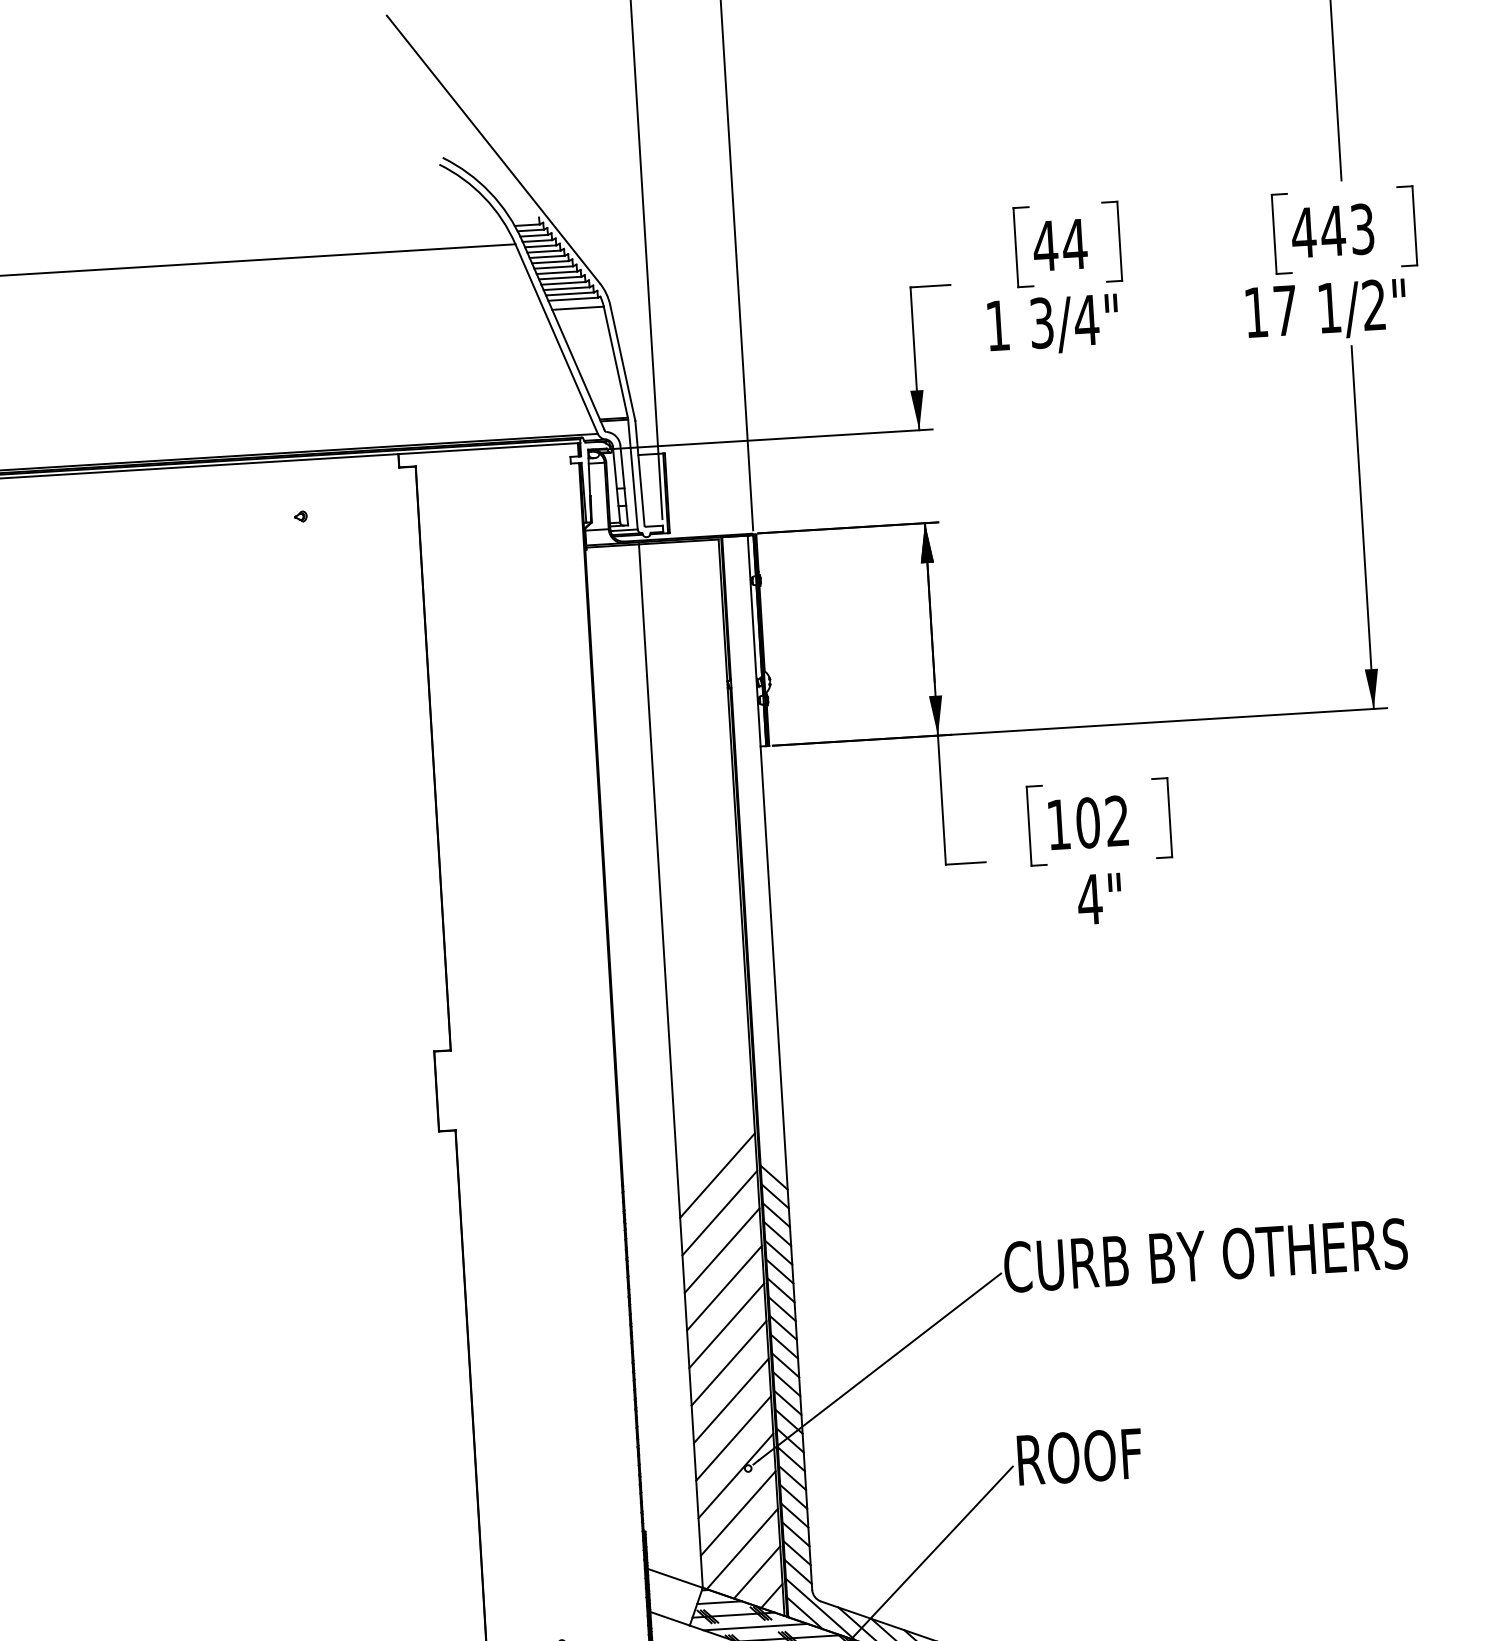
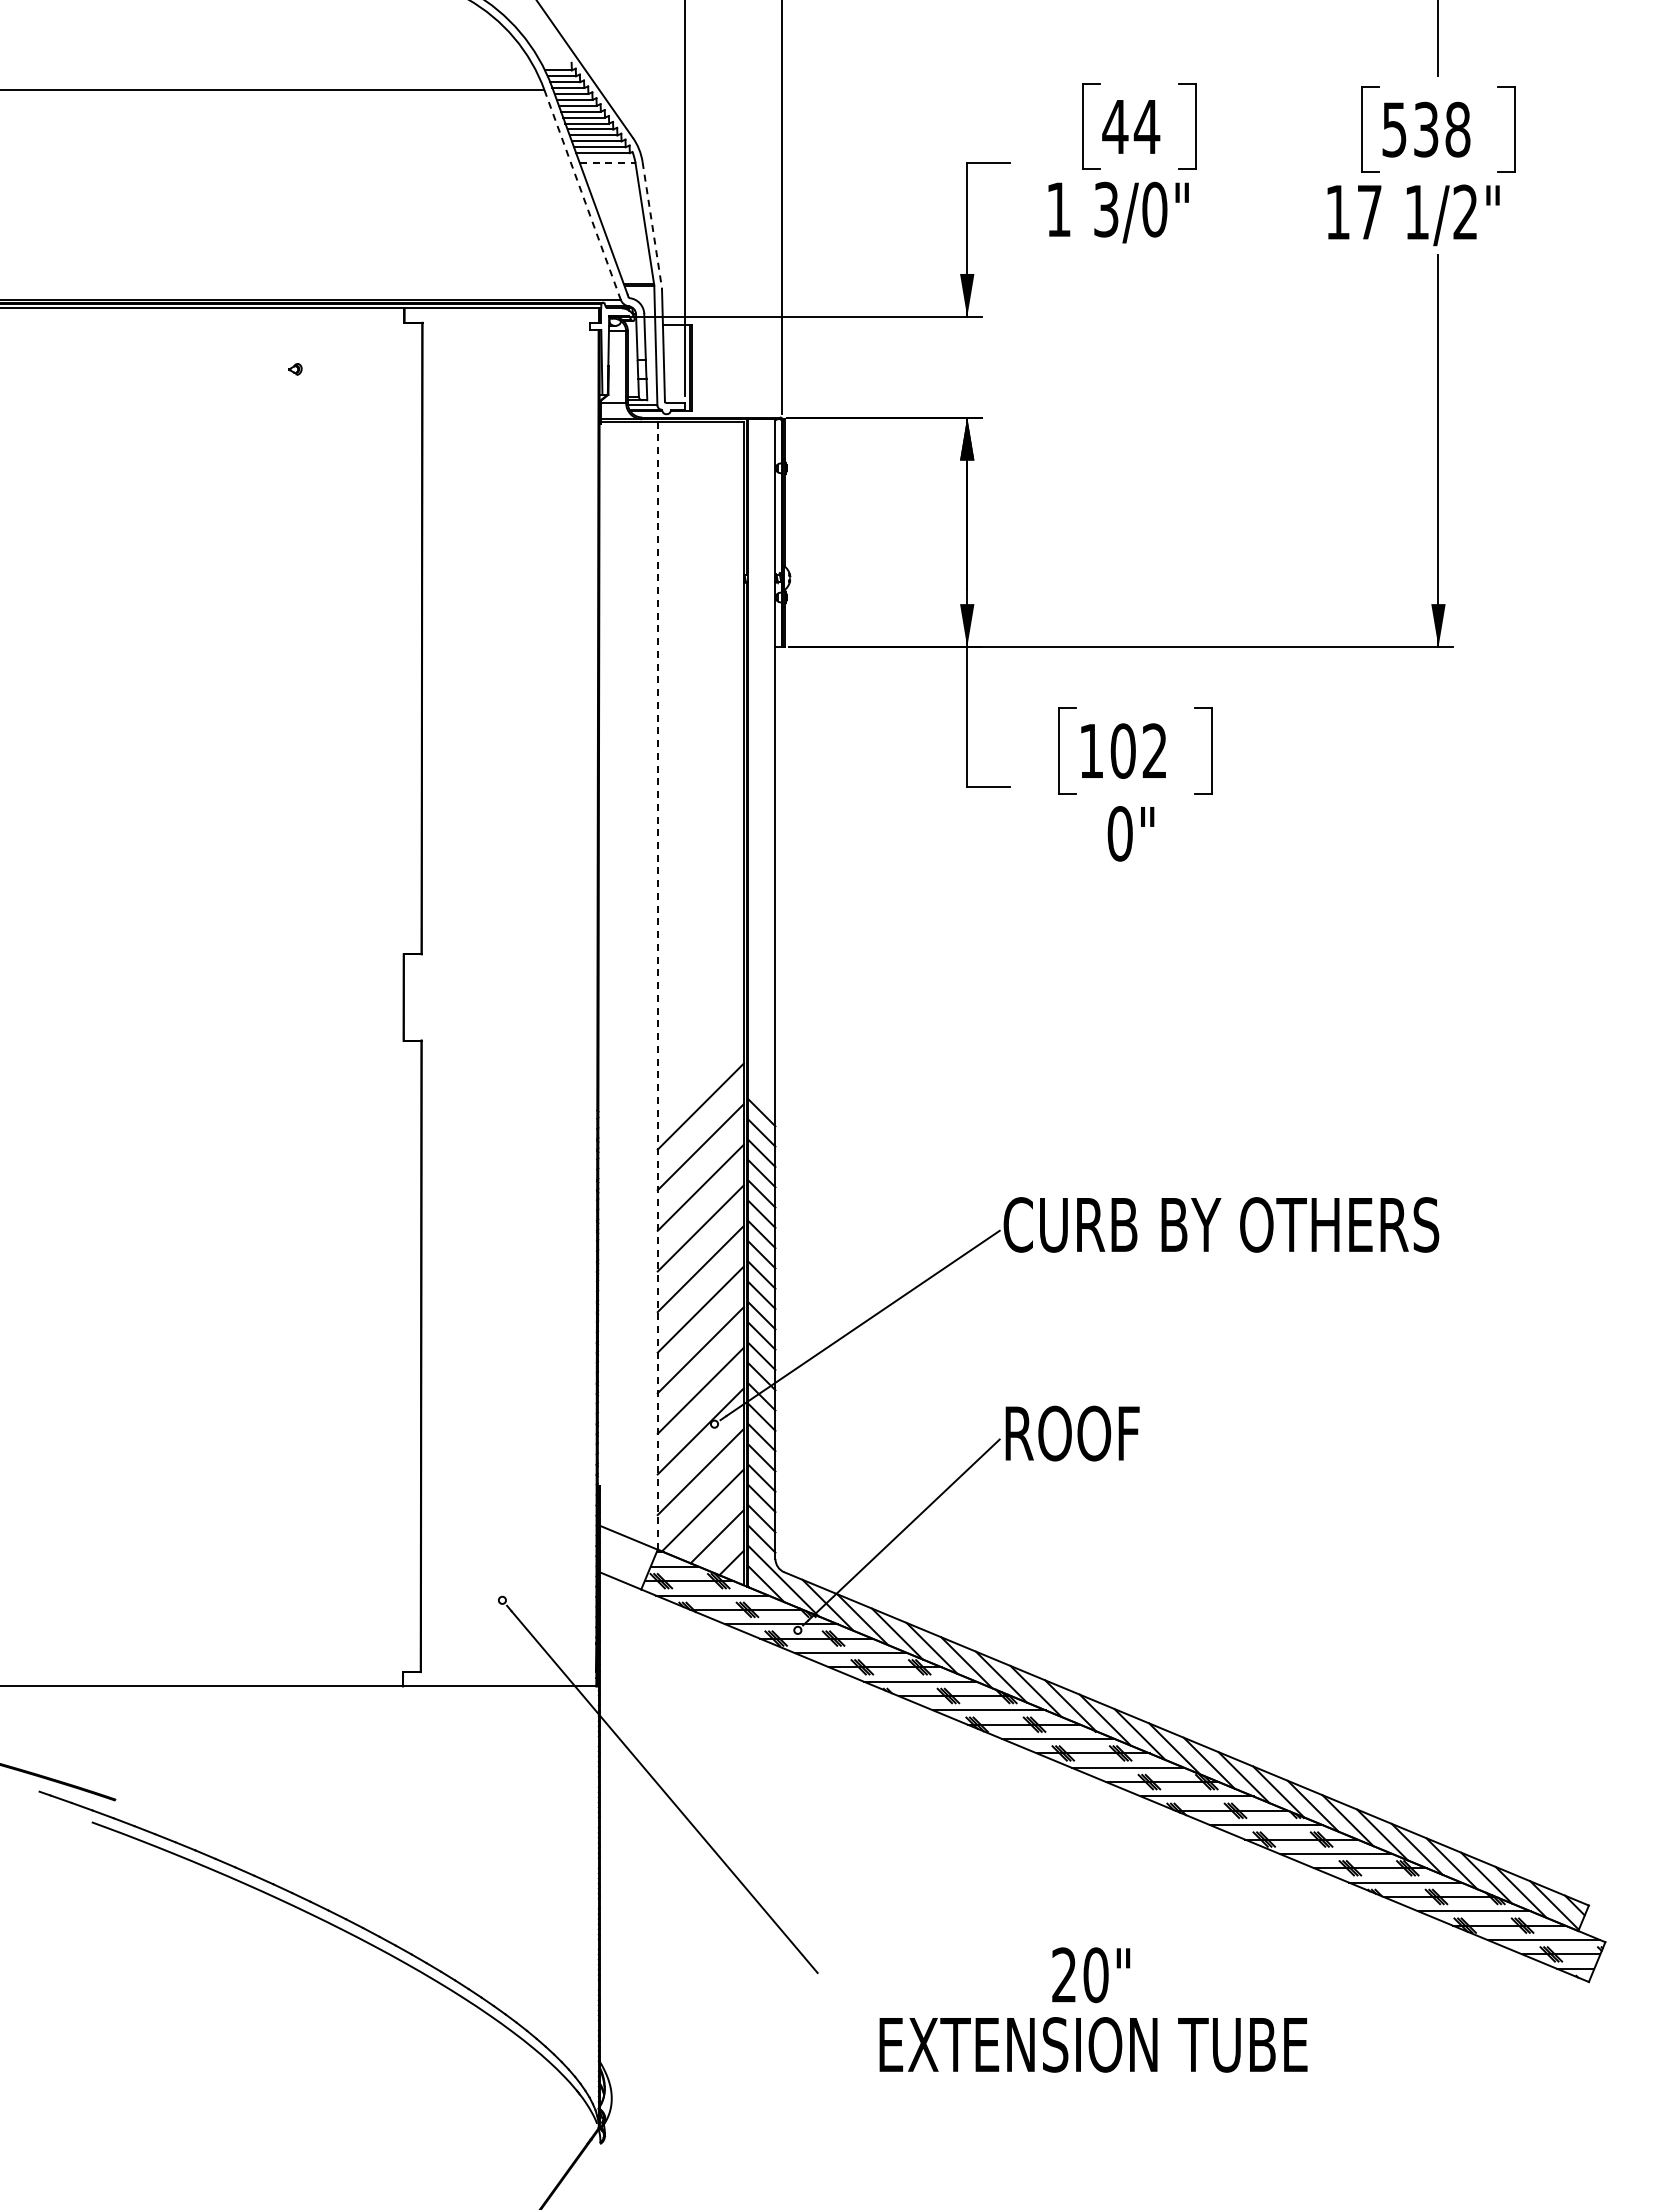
text: (1332, 230) -> (1425, 129), 443 -> 538
line: (577, 308) -> (607, 163), solid -> dashed
text: (1086, 320) -> (1154, 209), 3/4" -> 3/0"
line: (556, 338) -> (582, 194), solid -> dashed
line: (622, 362) -> (652, 224), solid -> dashed
text: (1090, 899) -> (1120, 833), 4" -> 0"
line: (670, 1066) -> (657, 986), solid -> dashed

